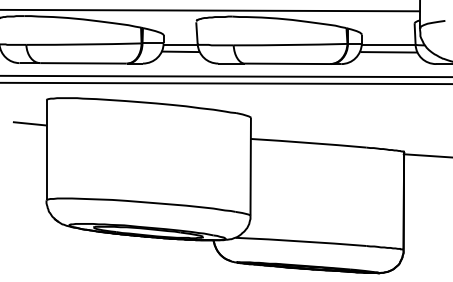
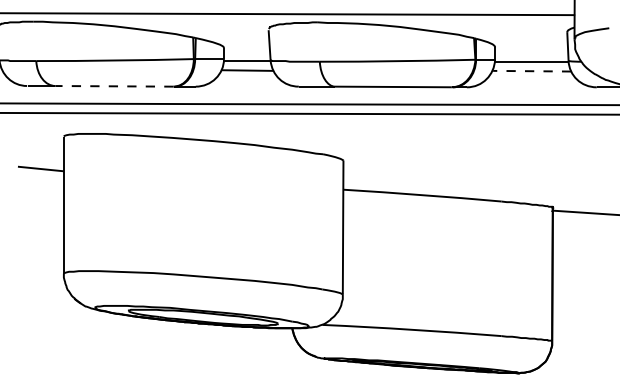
line: (388, 52) -> (531, 71), solid -> dashed
line: (82, 63) -> (113, 86), solid -> dashed

